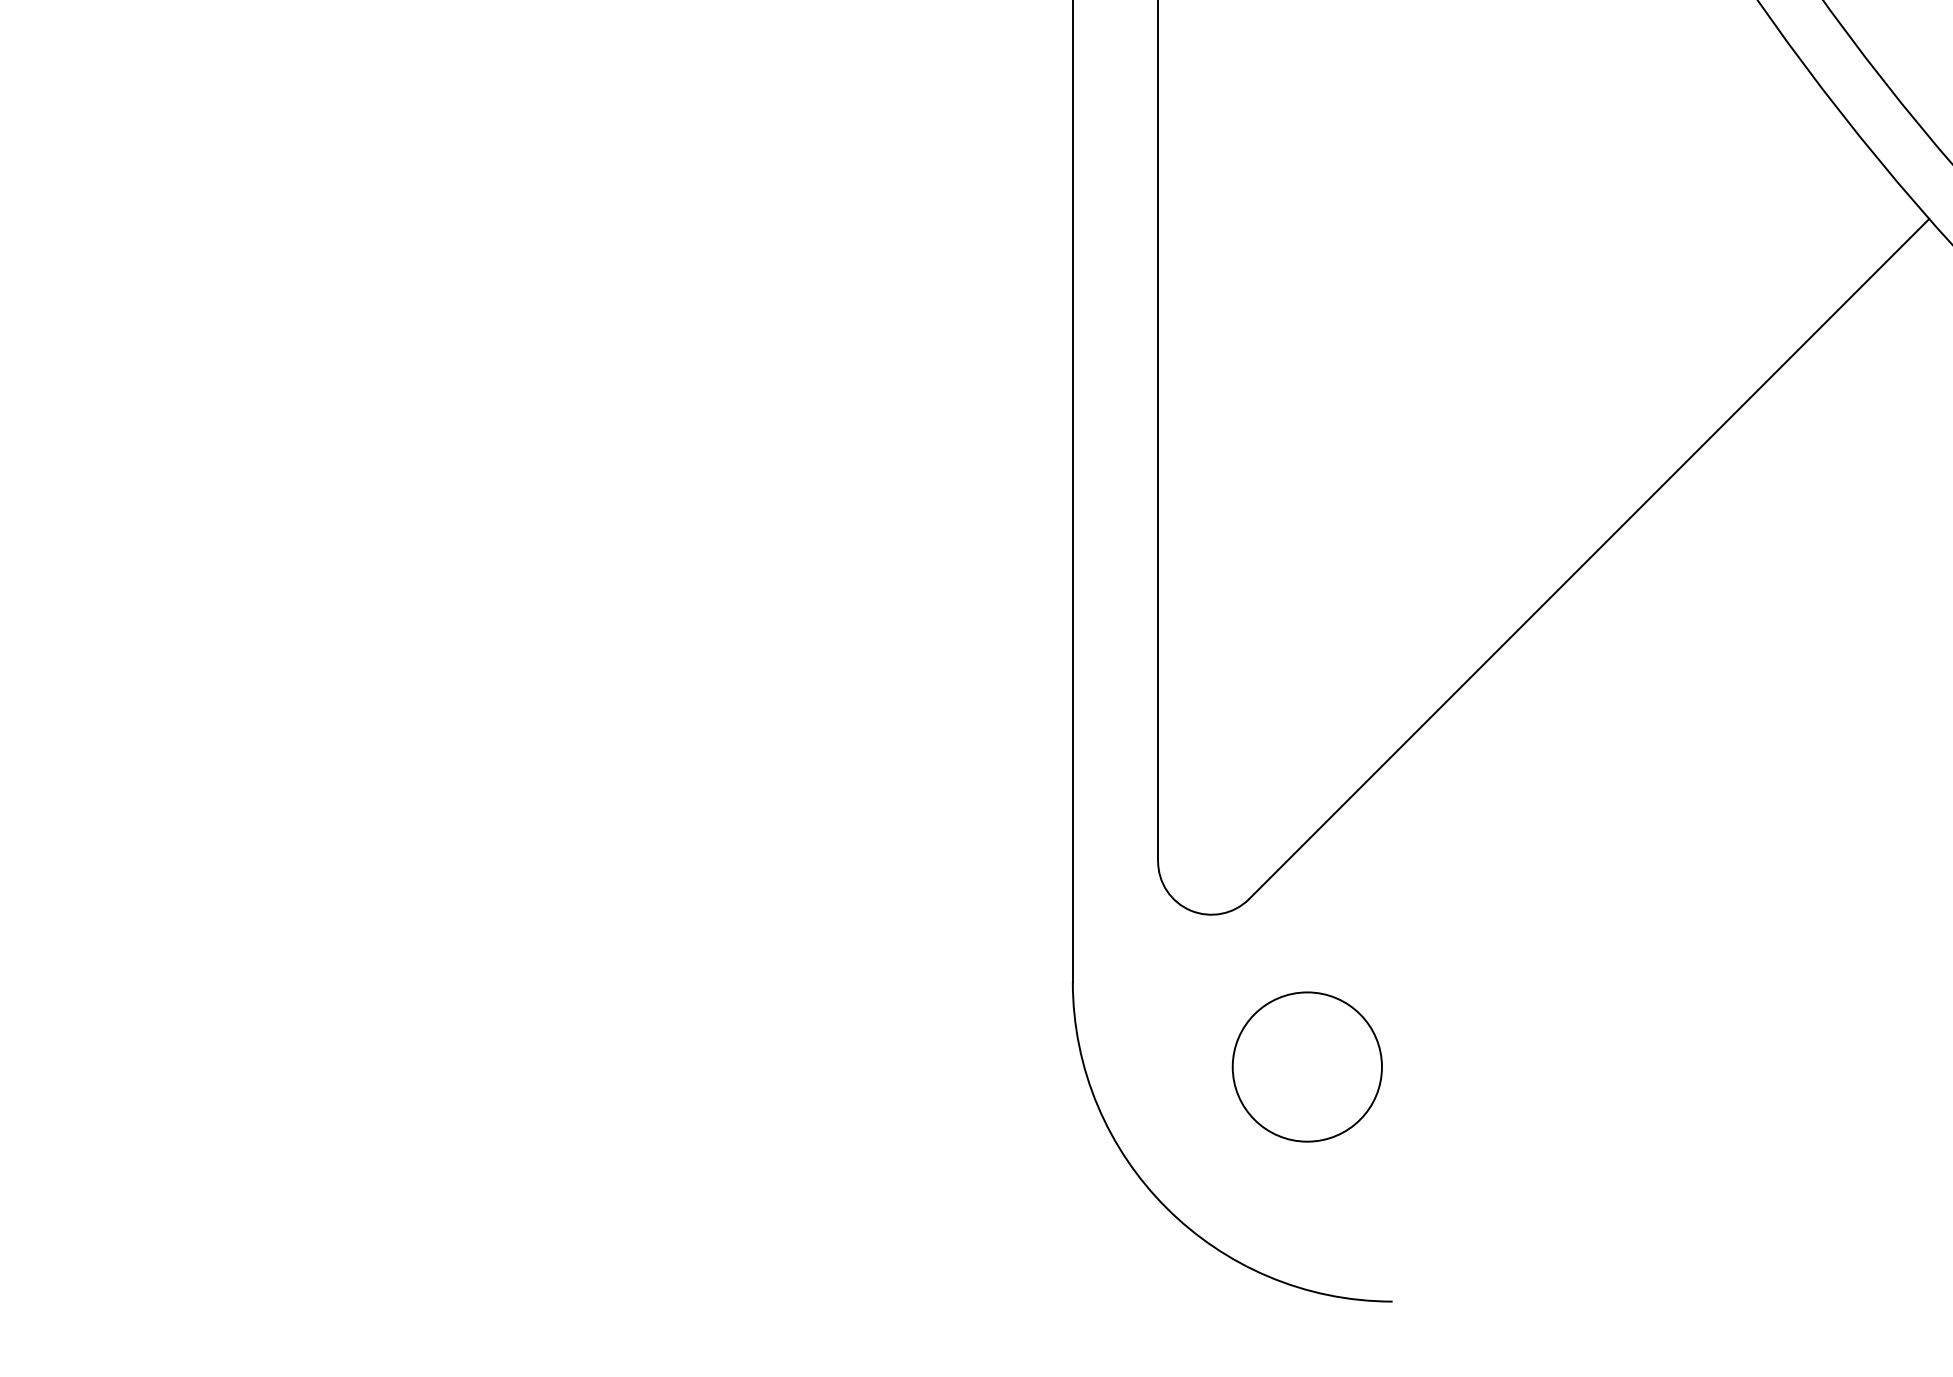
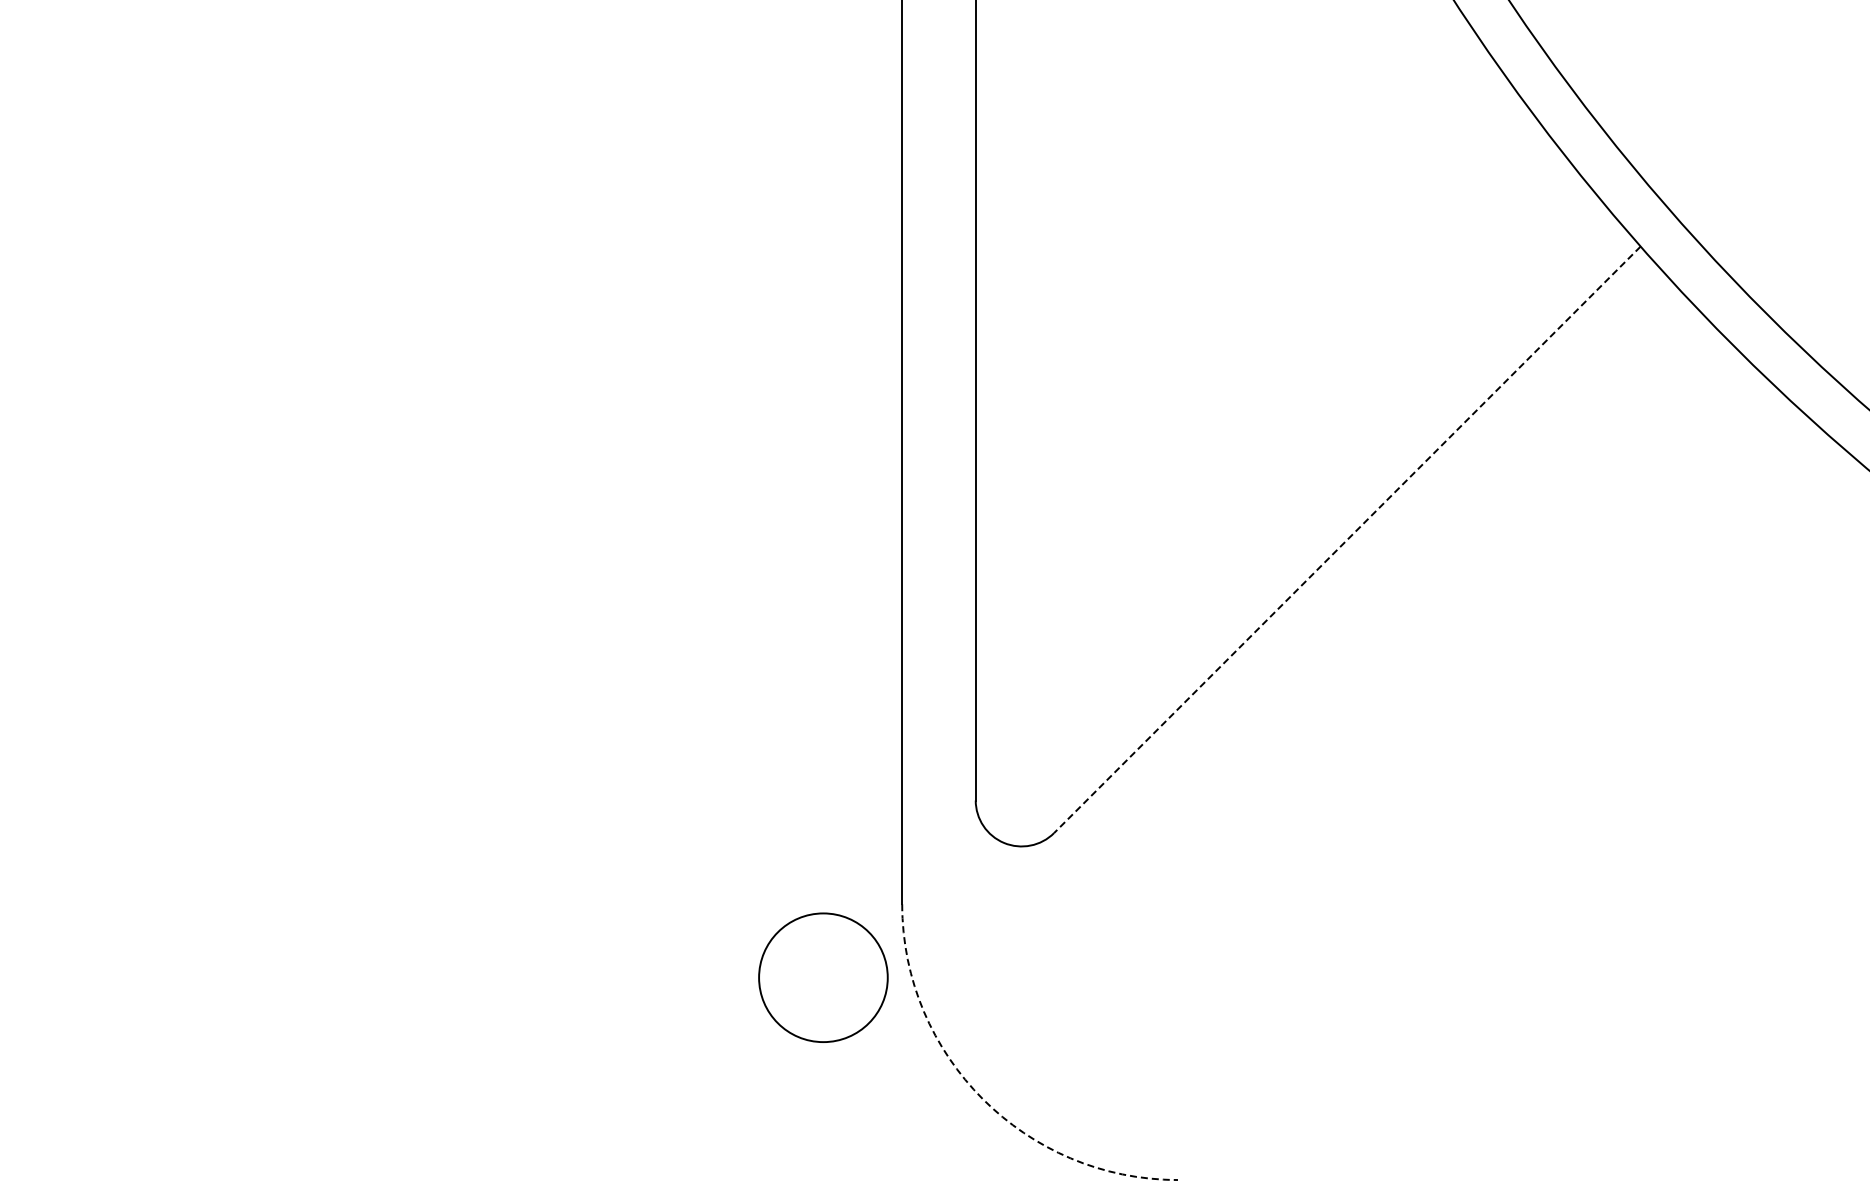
line: (1589, 558) -> (1347, 539), solid -> dashed
circle: (1307, 1066) -> (823, 977), moved
arc: (1165, 1208) -> (982, 1099), solid -> dashed

